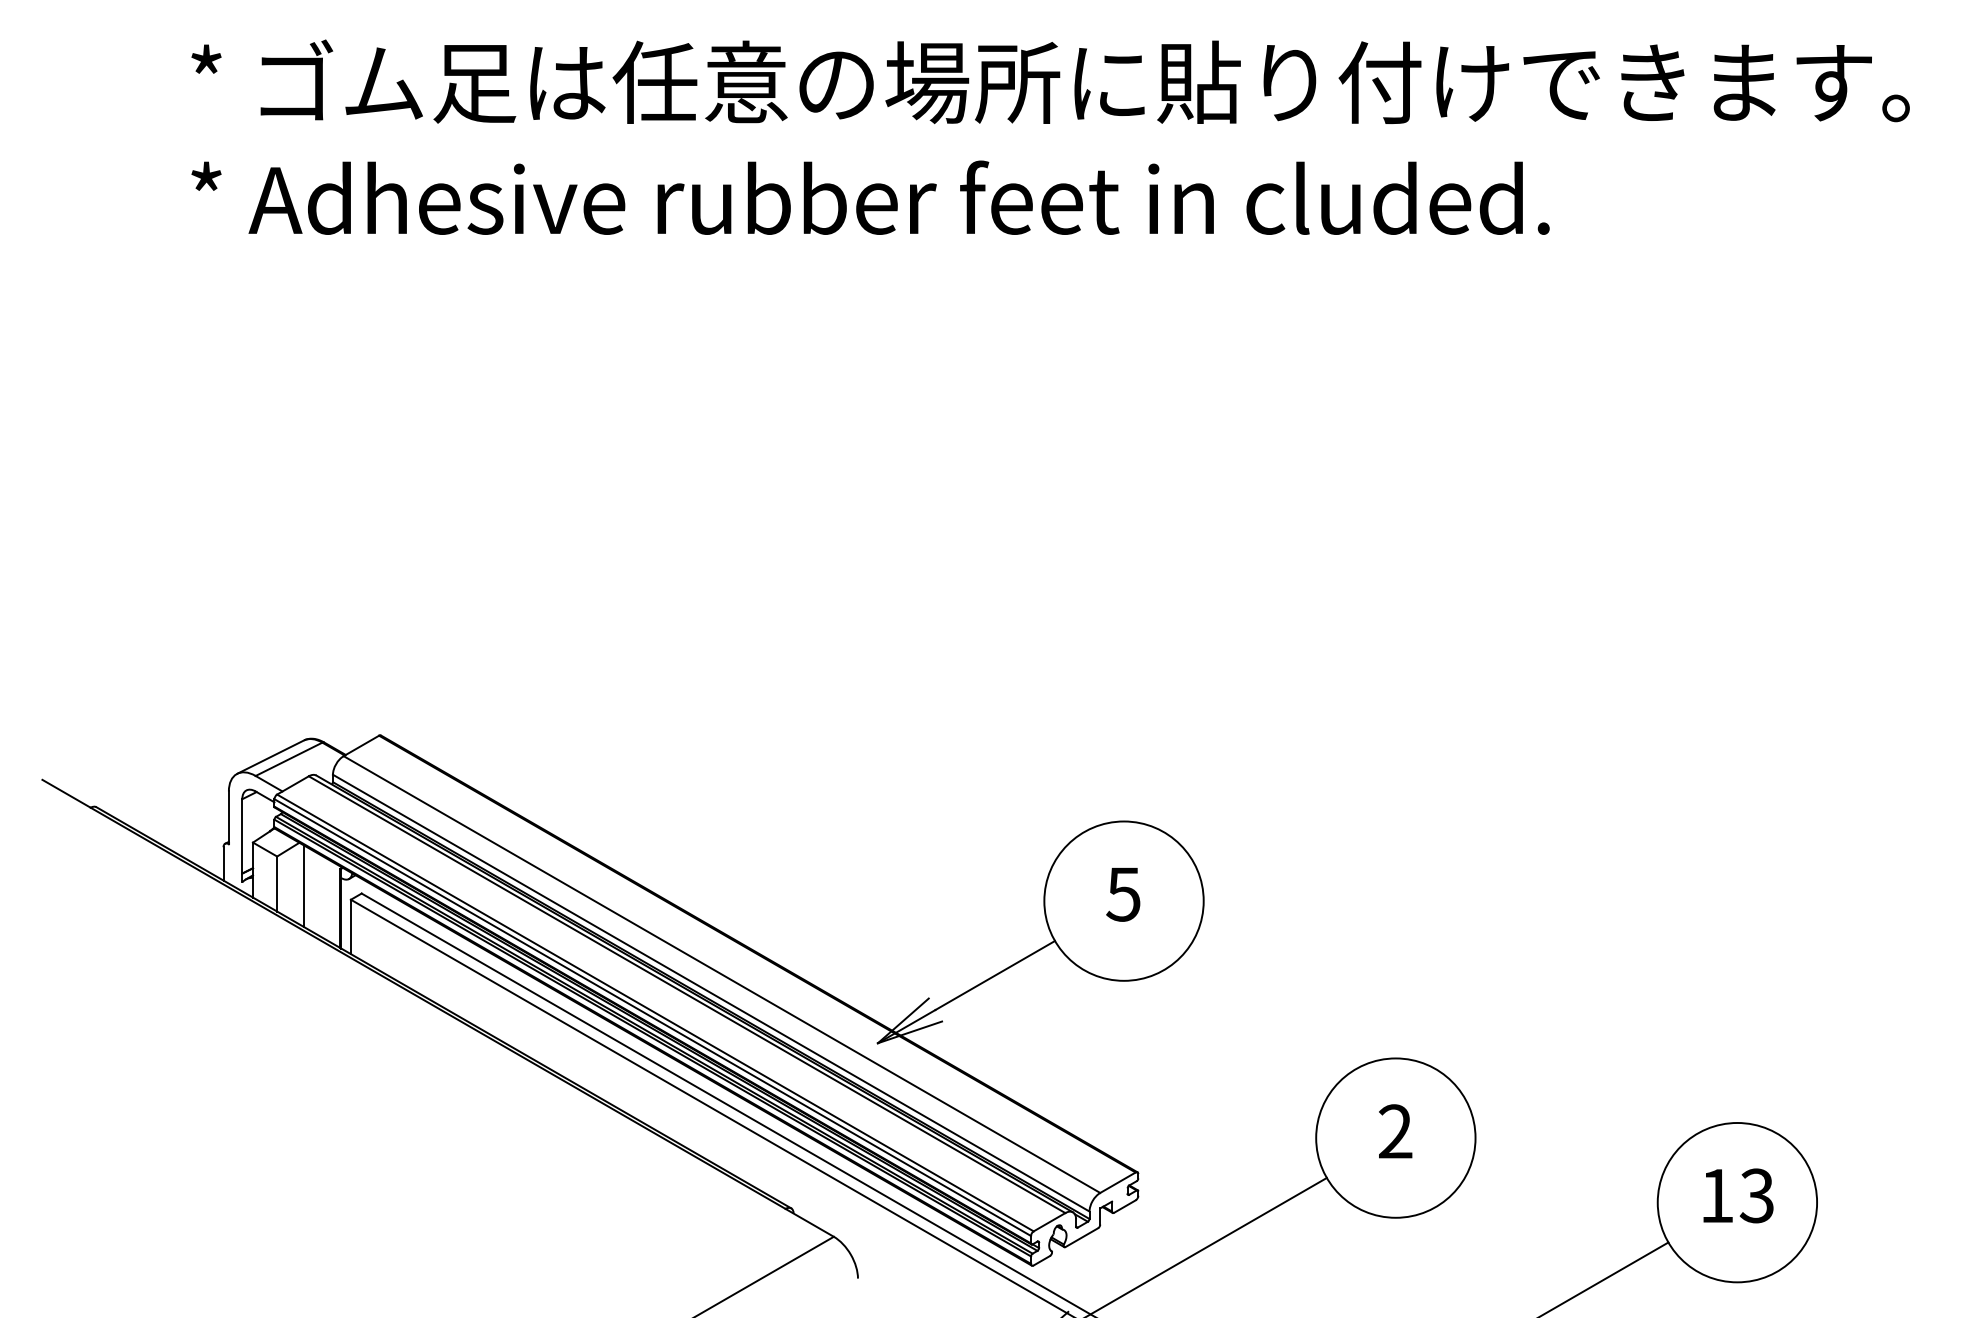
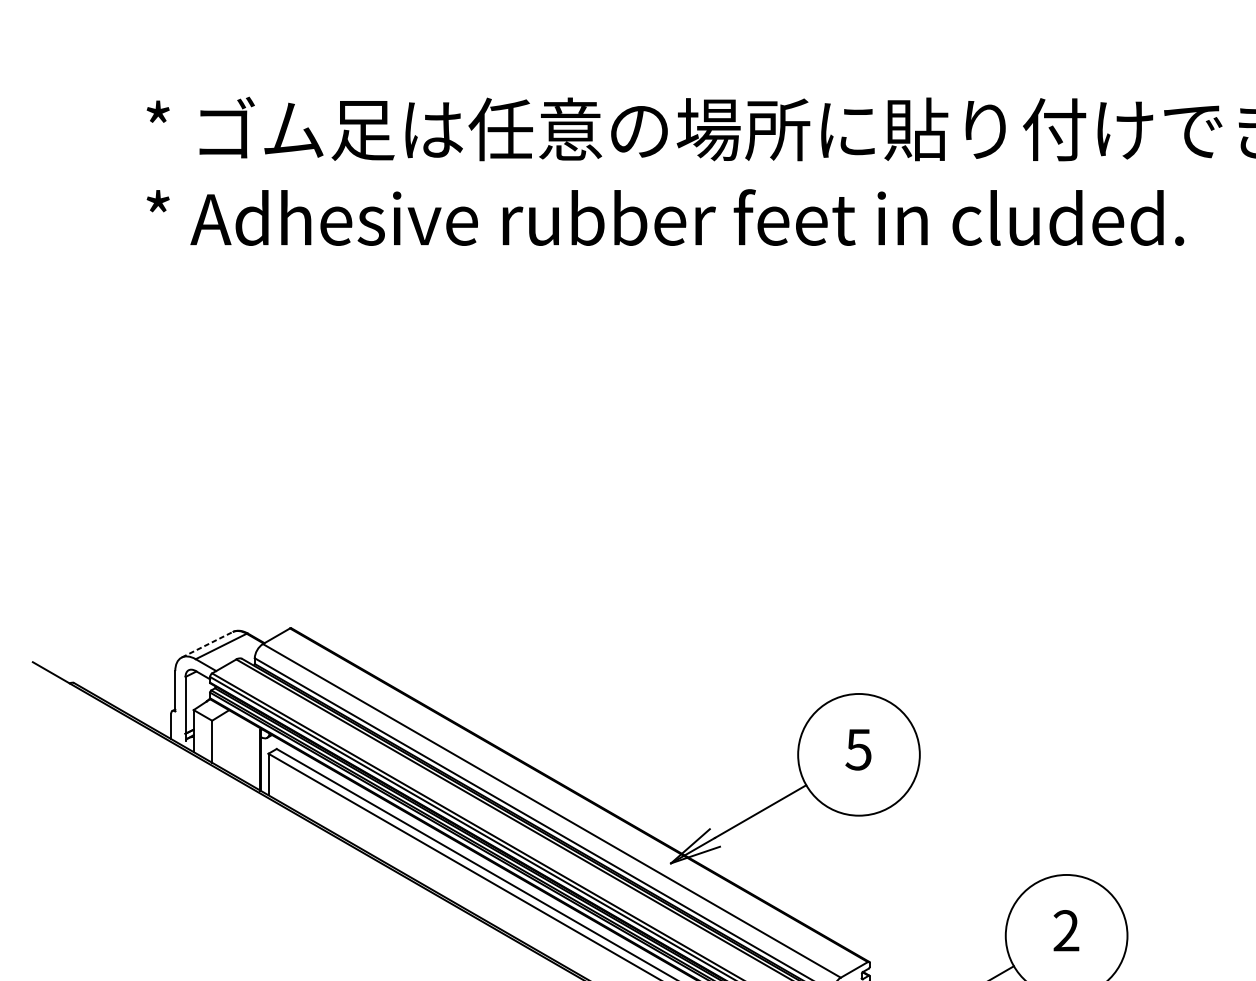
line: (271, 756) -> (207, 644), solid -> dashed
line: (304, 886) -> (233, 743), removed

